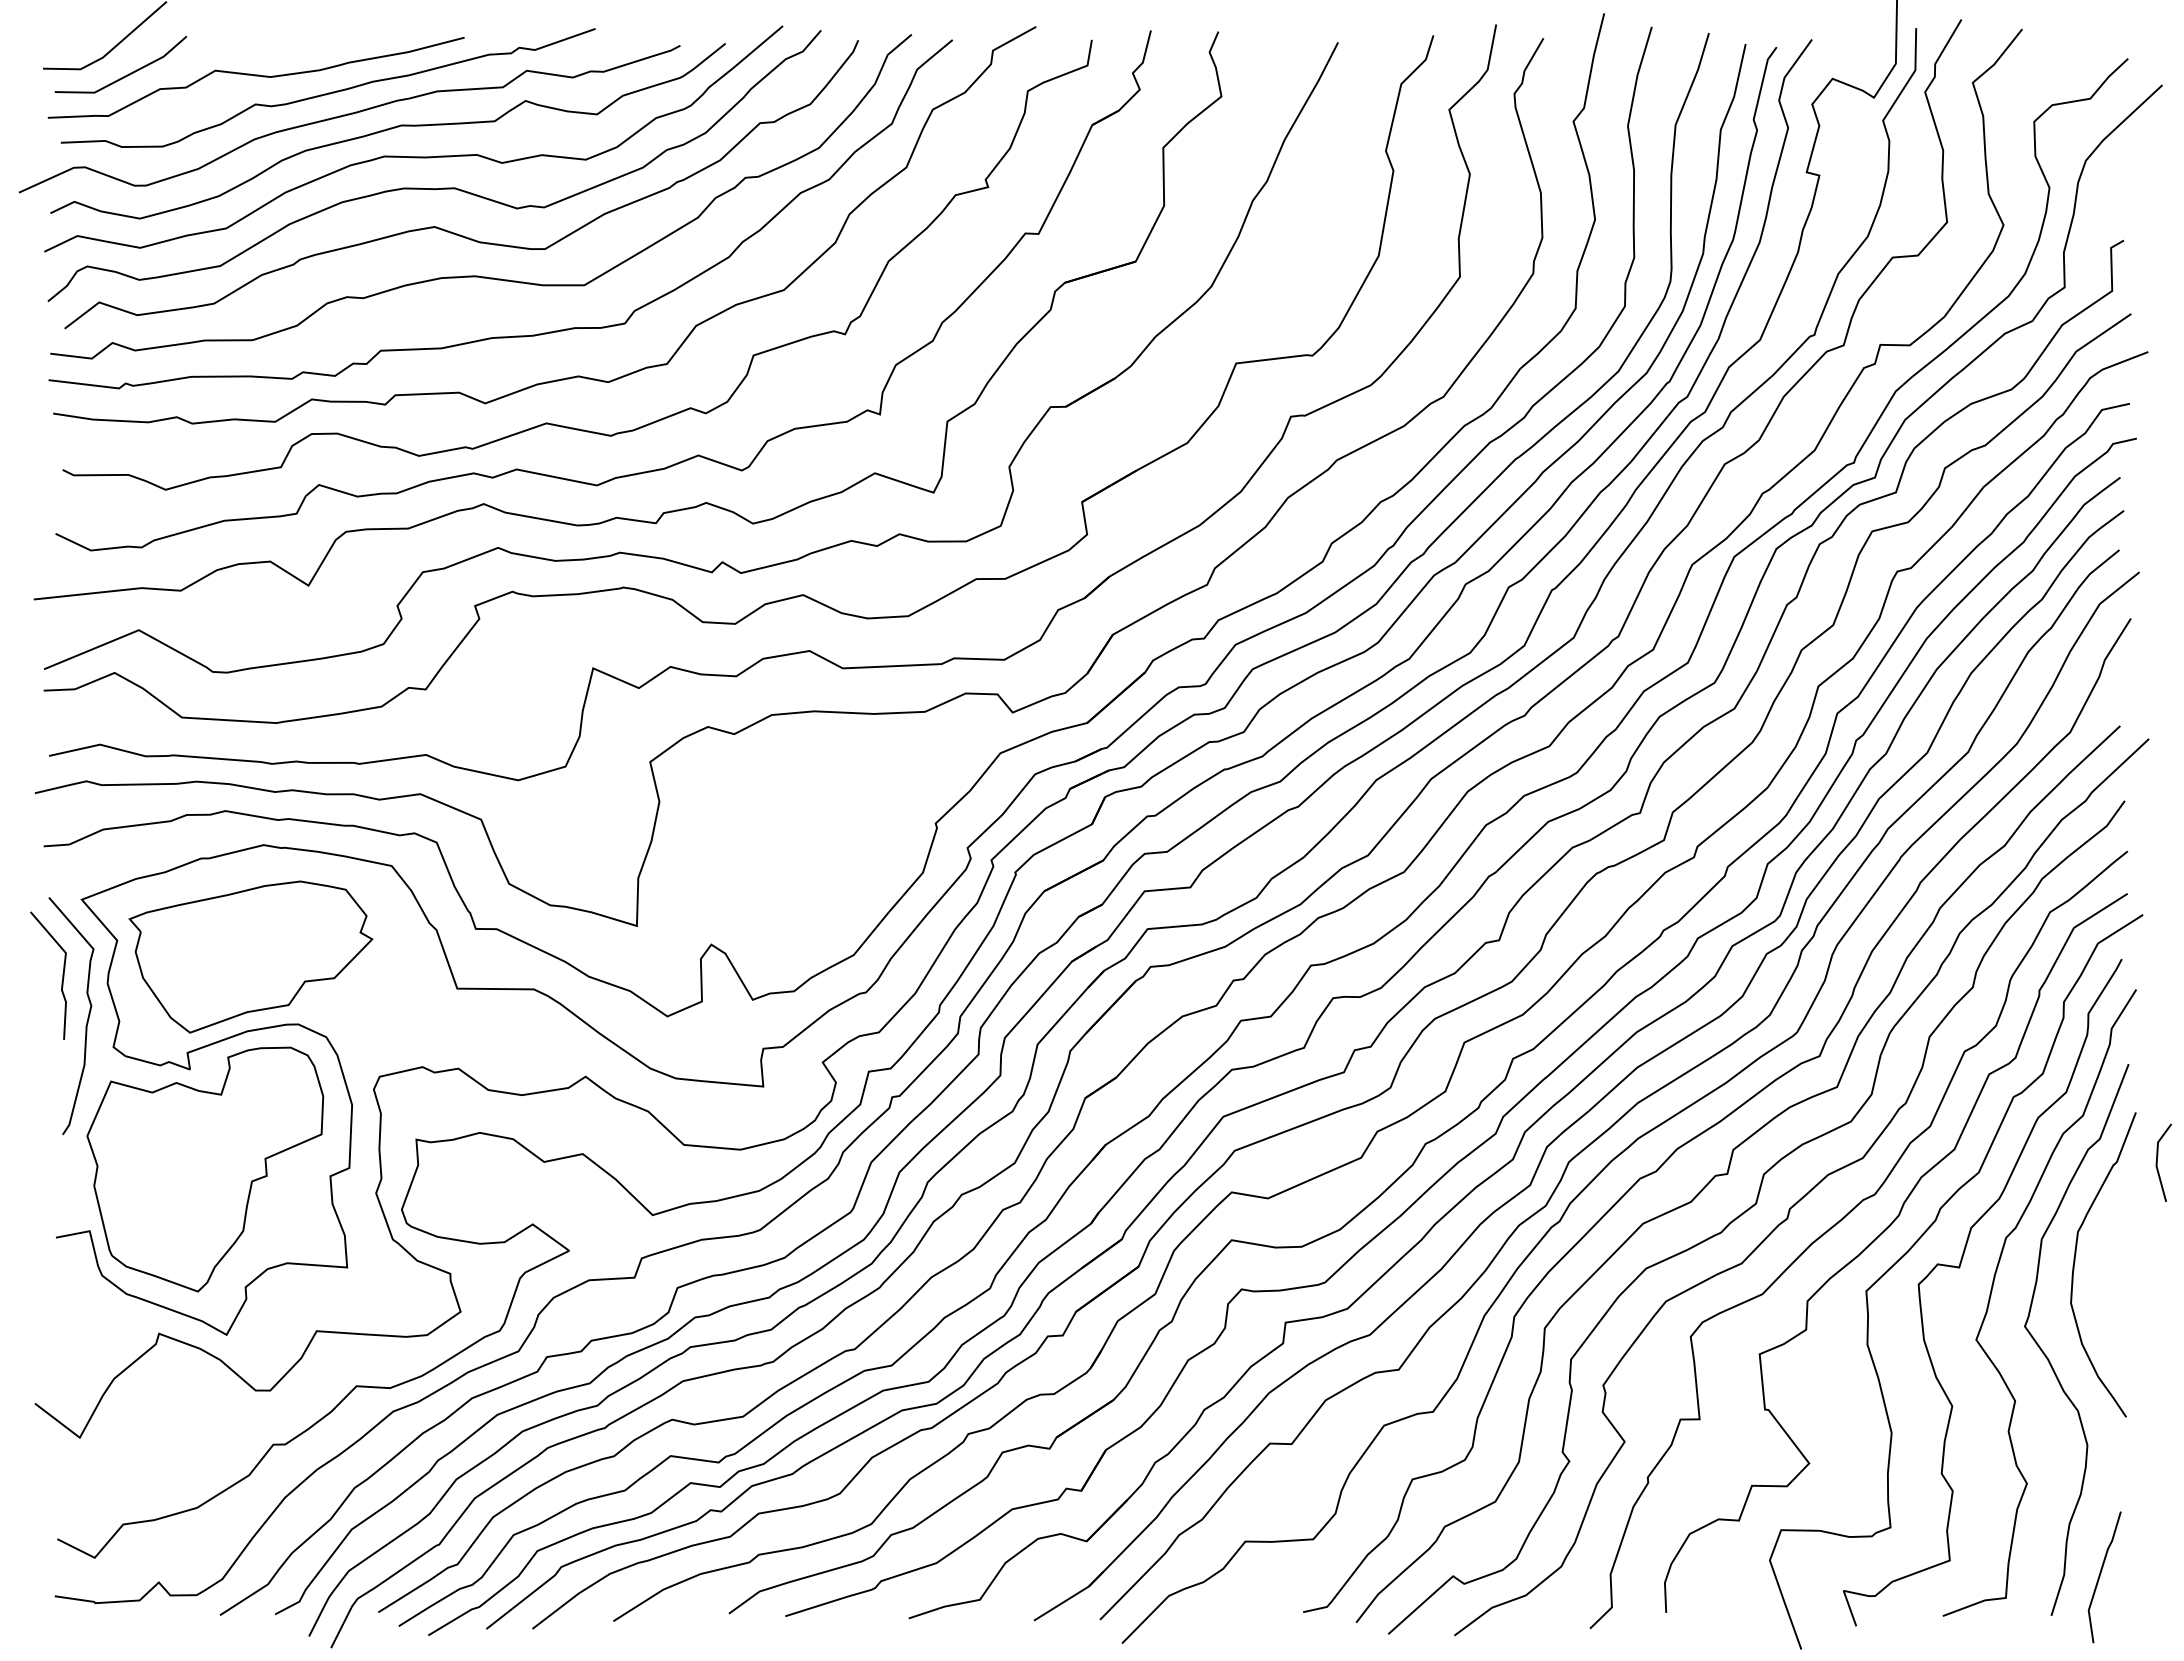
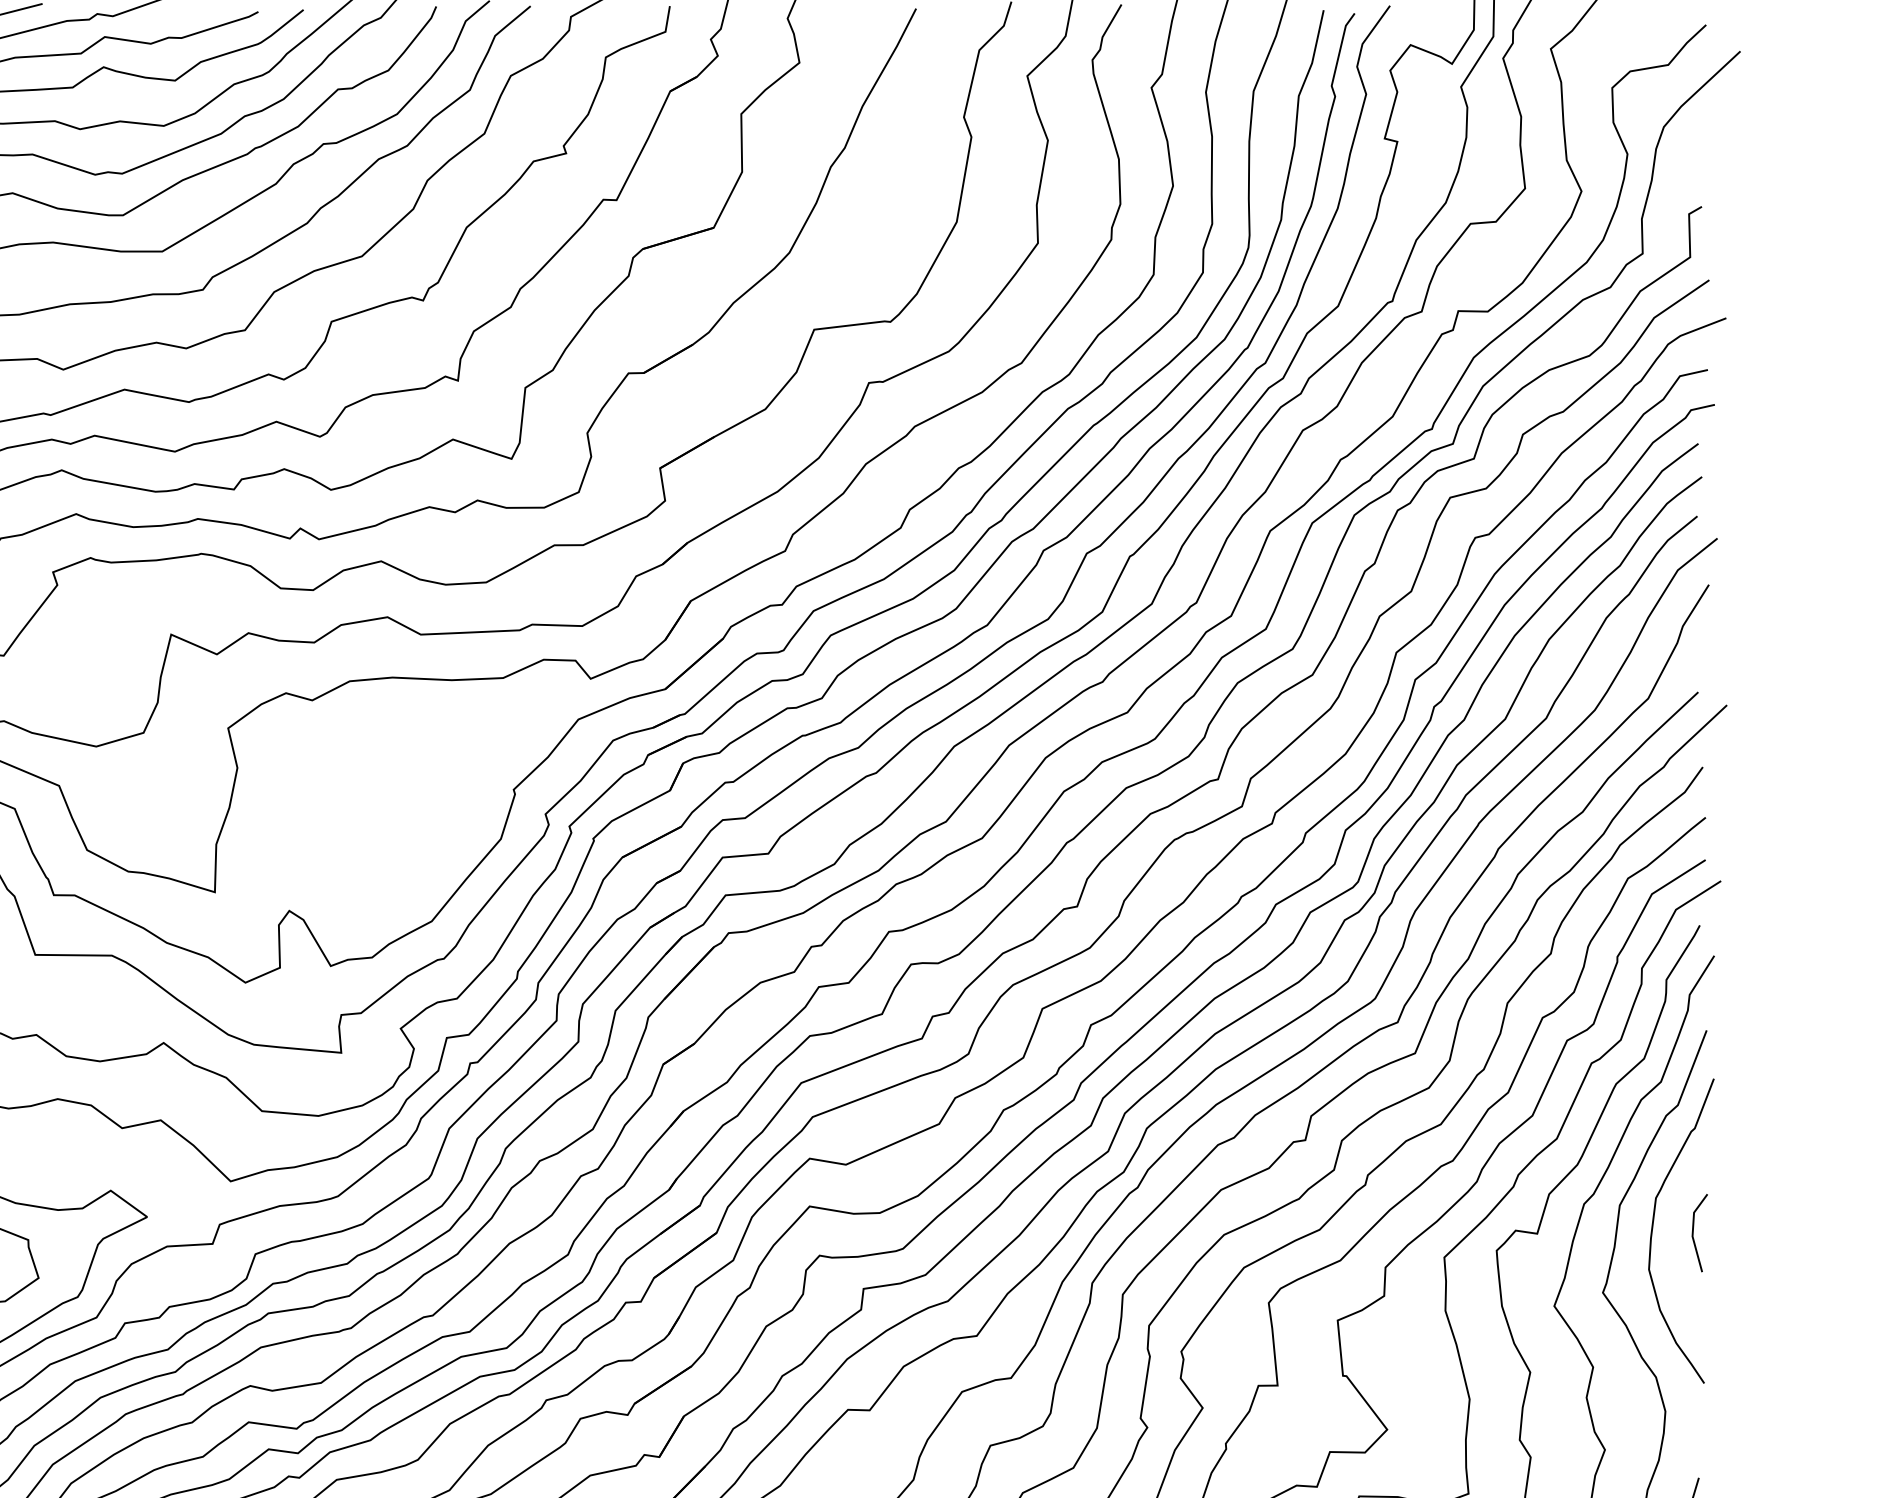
line: (2157, 1162) -> (1693, 1232), moved

